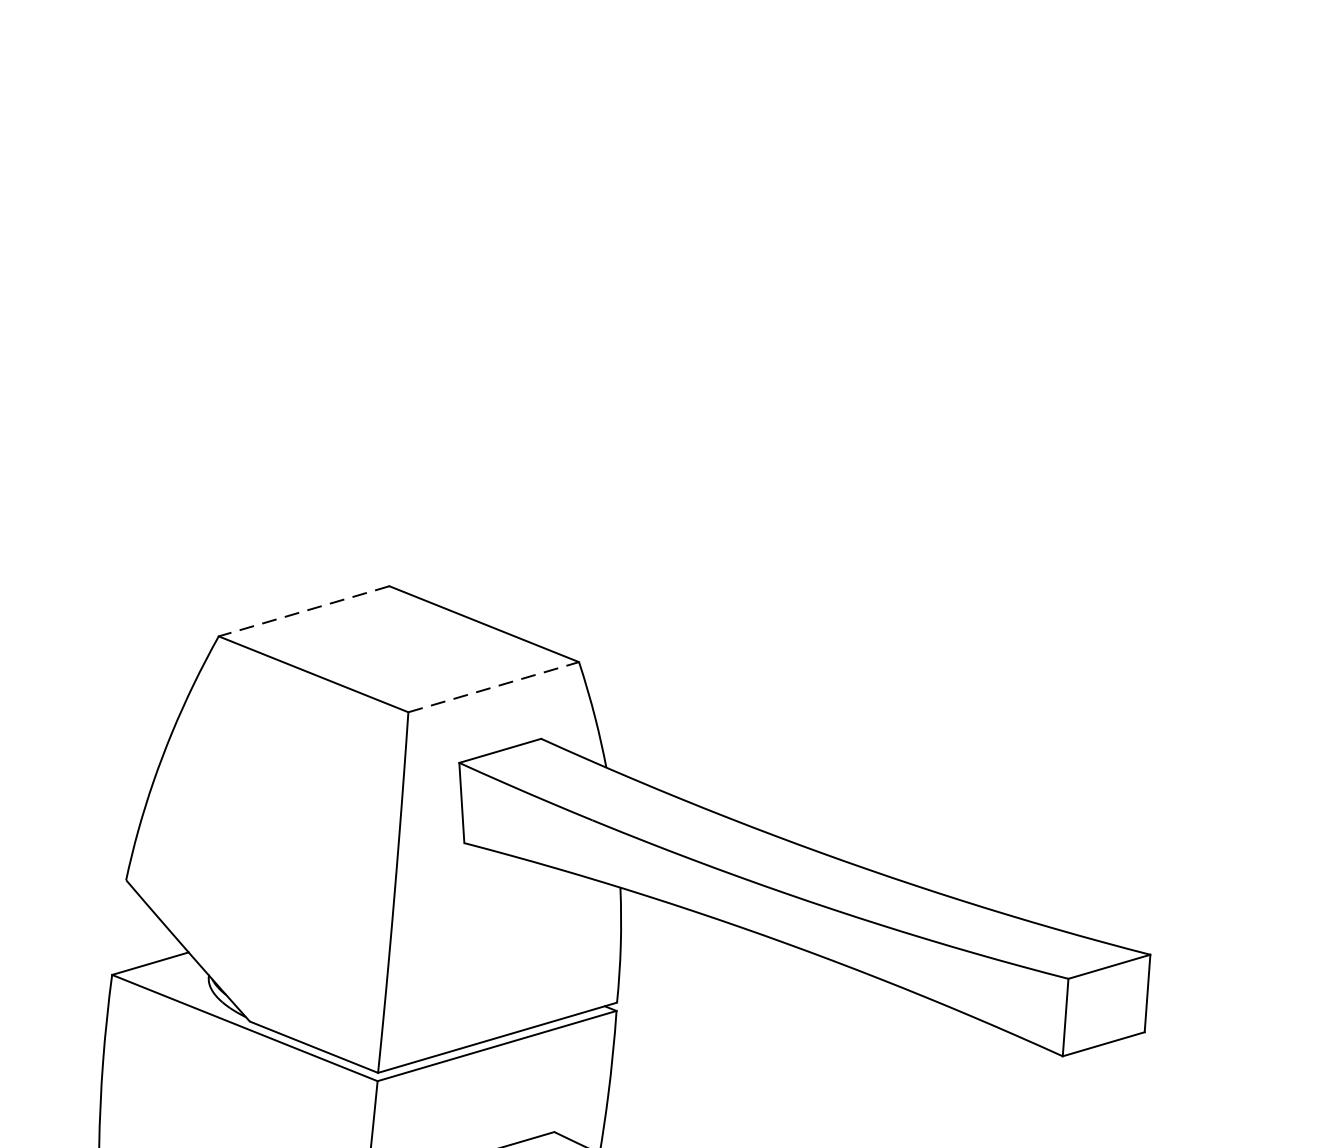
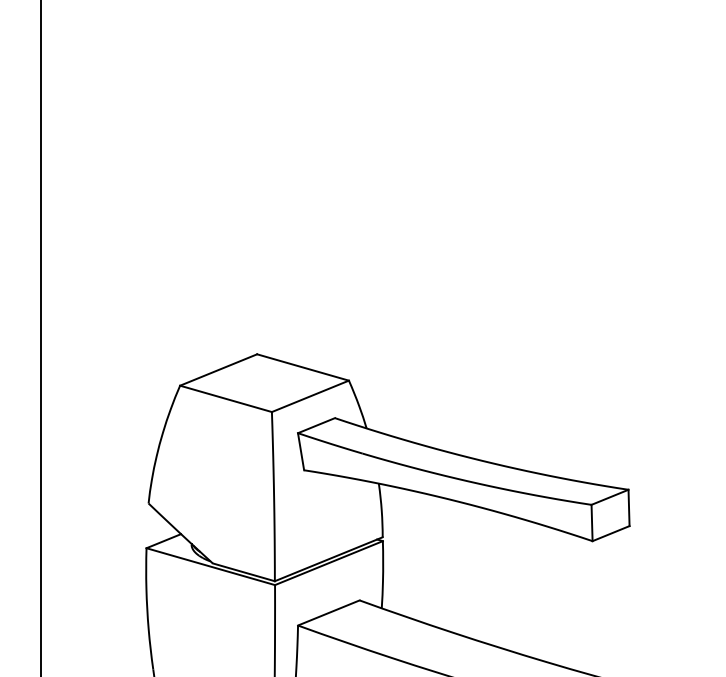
line: (303, 612) -> (218, 370), dashed -> solid
line: (493, 687) -> (310, 396), dashed -> solid

